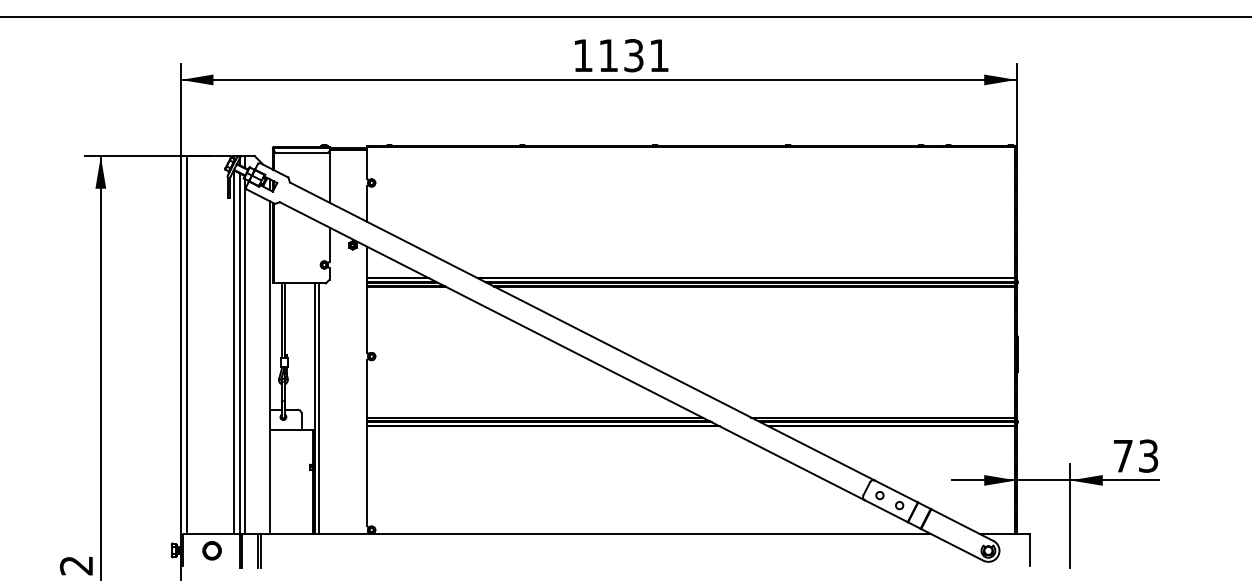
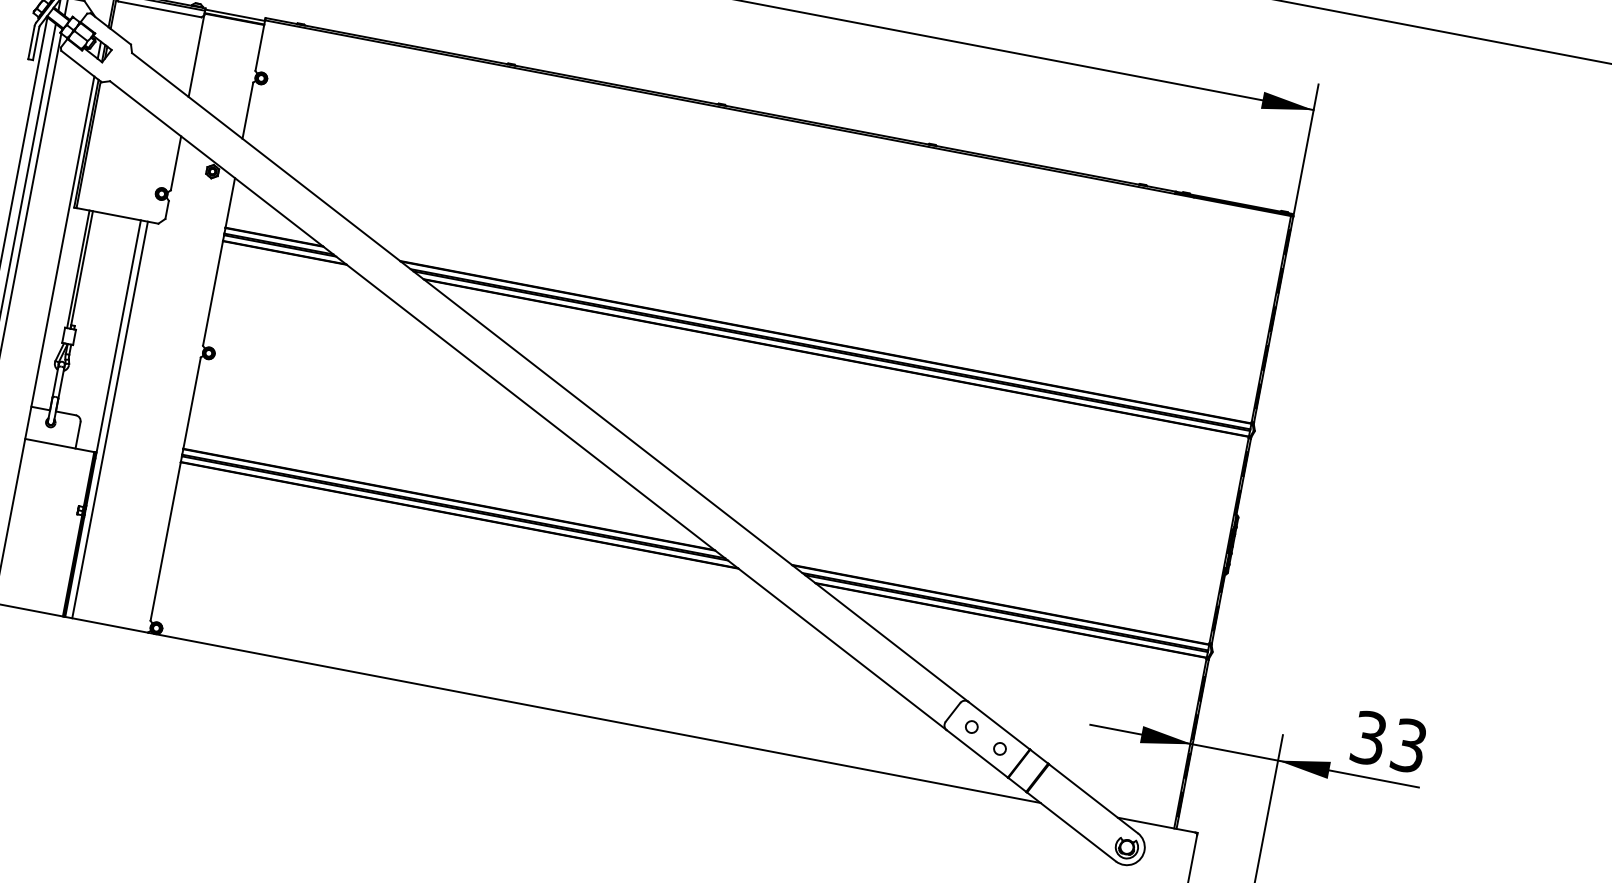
text: (1122, 455) -> (1368, 736), 73 -> 33

